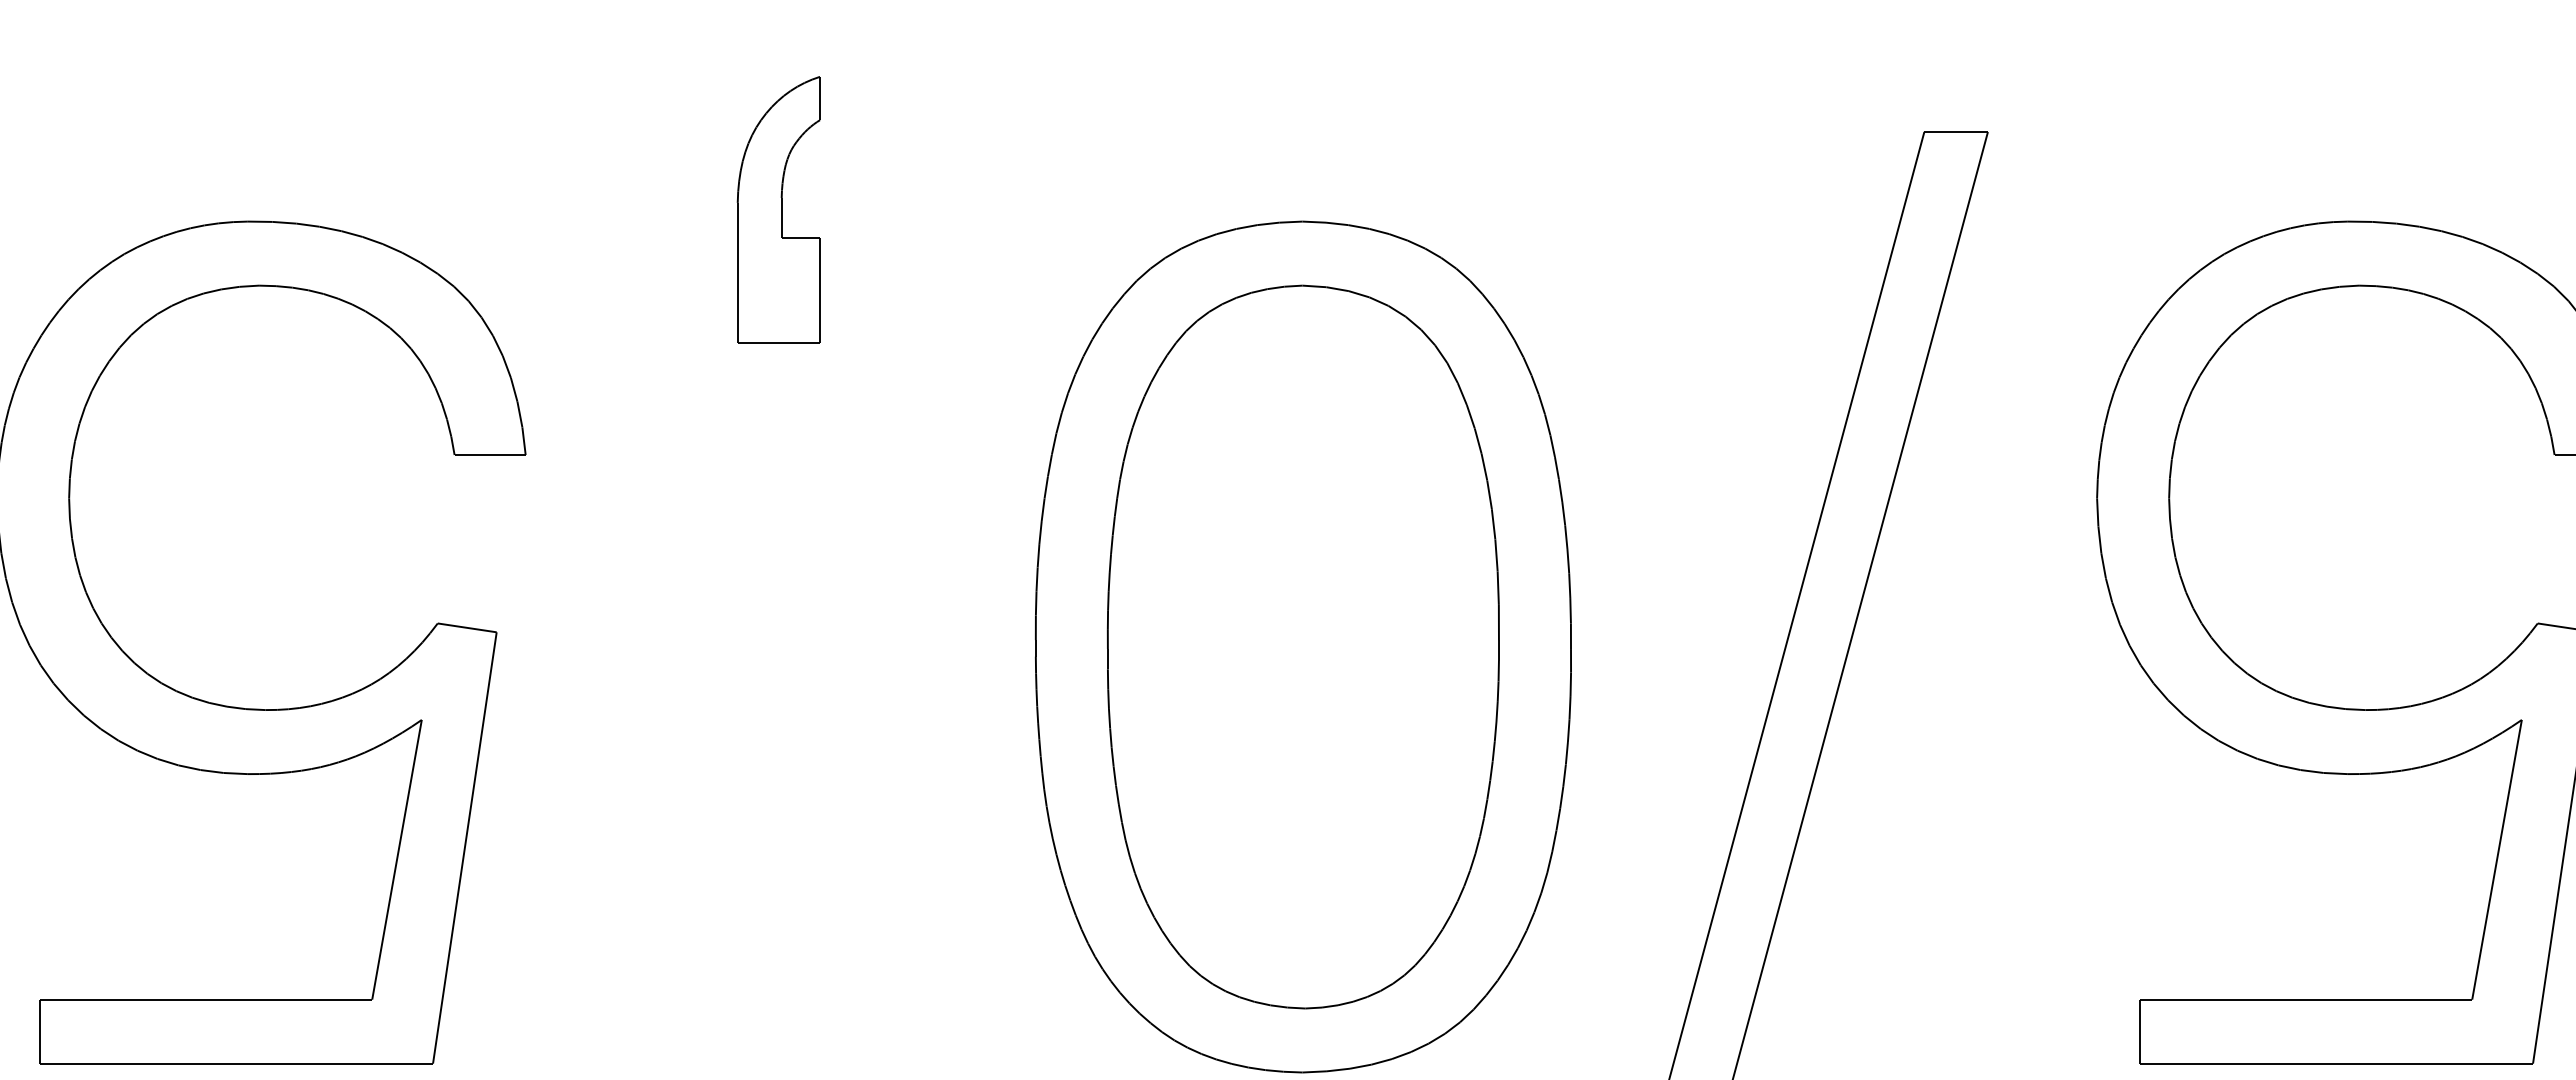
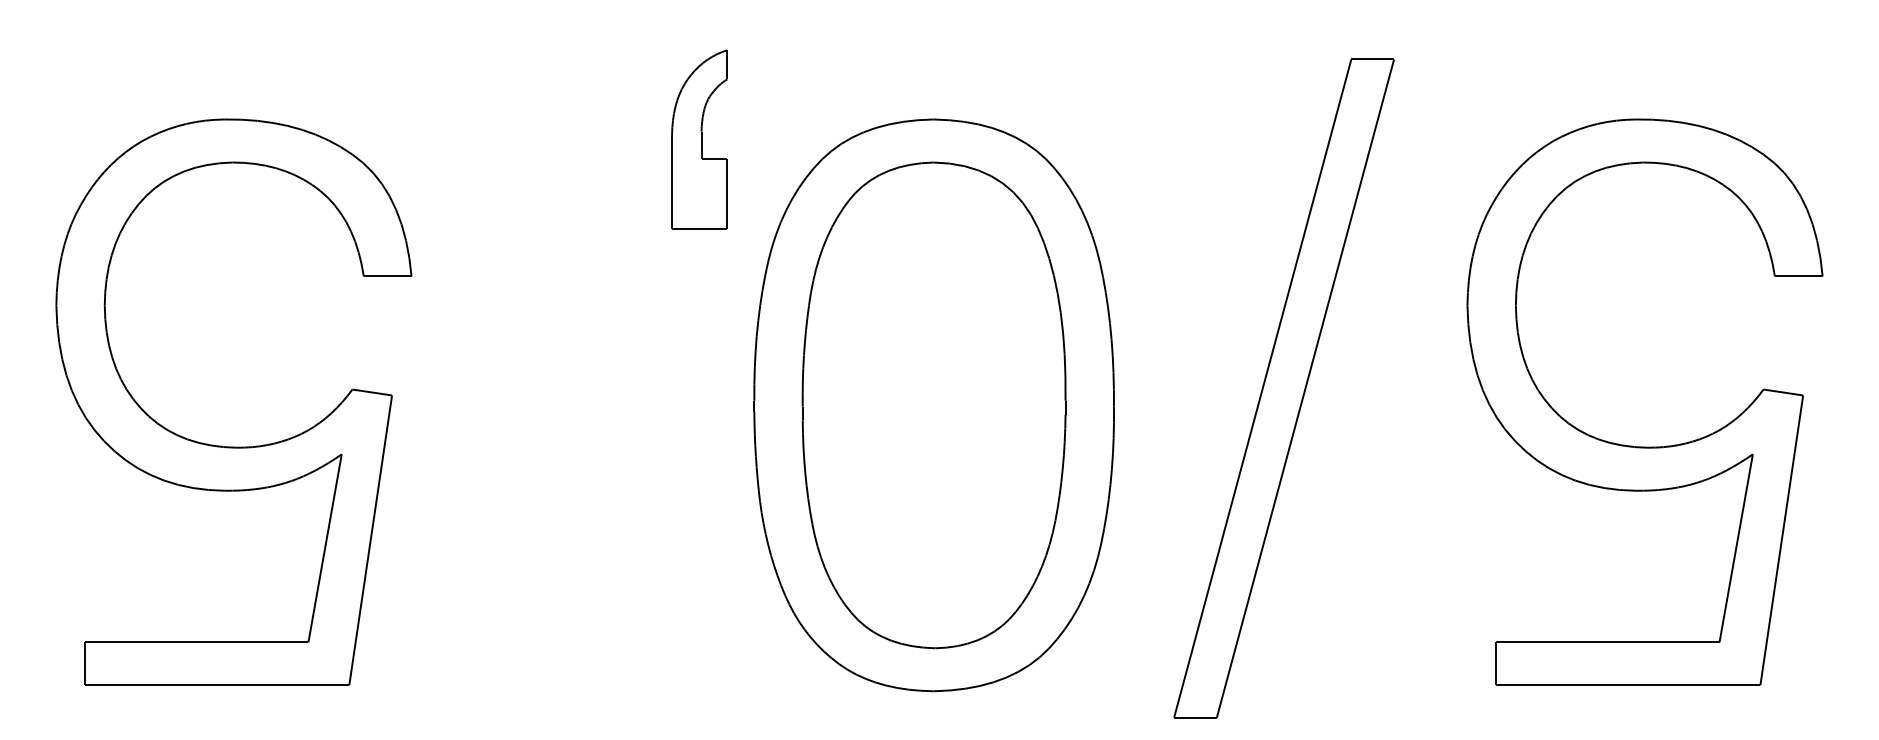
part: (778, 209) -> (699, 139), moved

